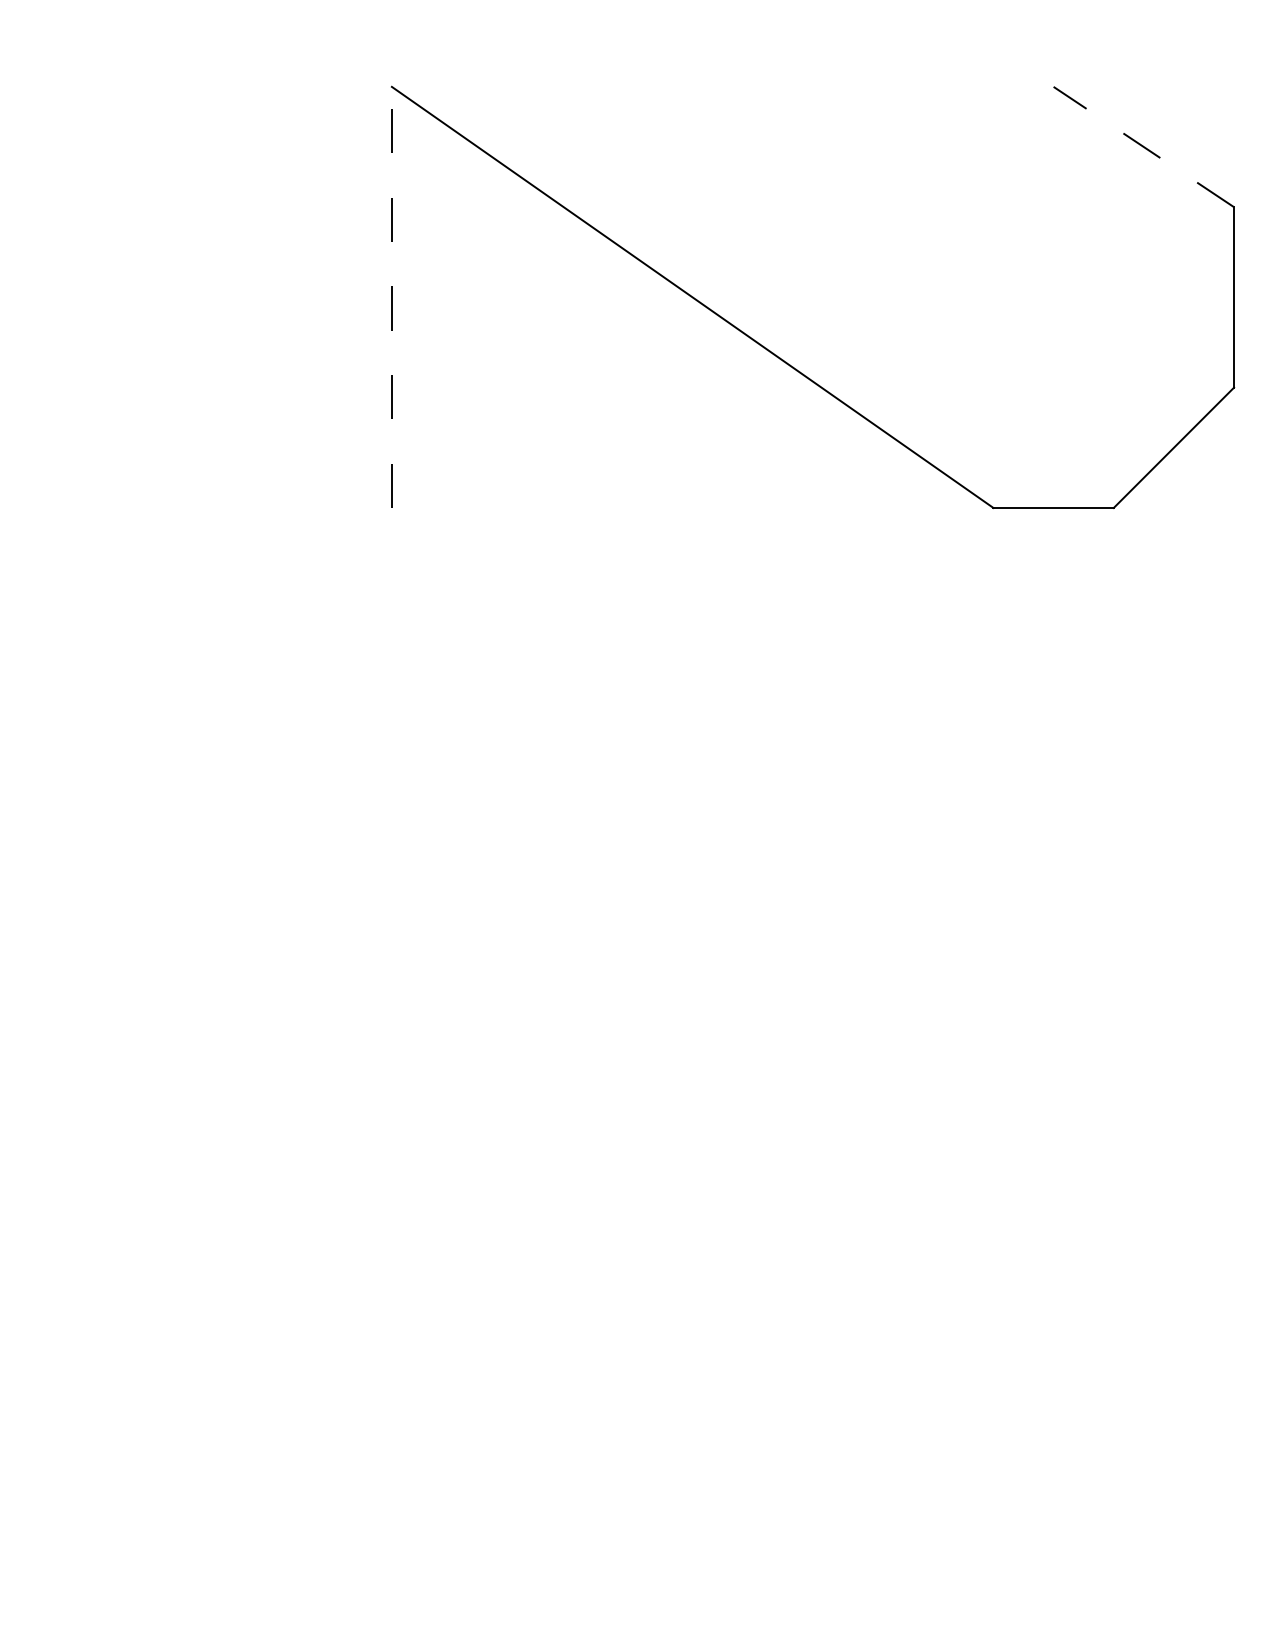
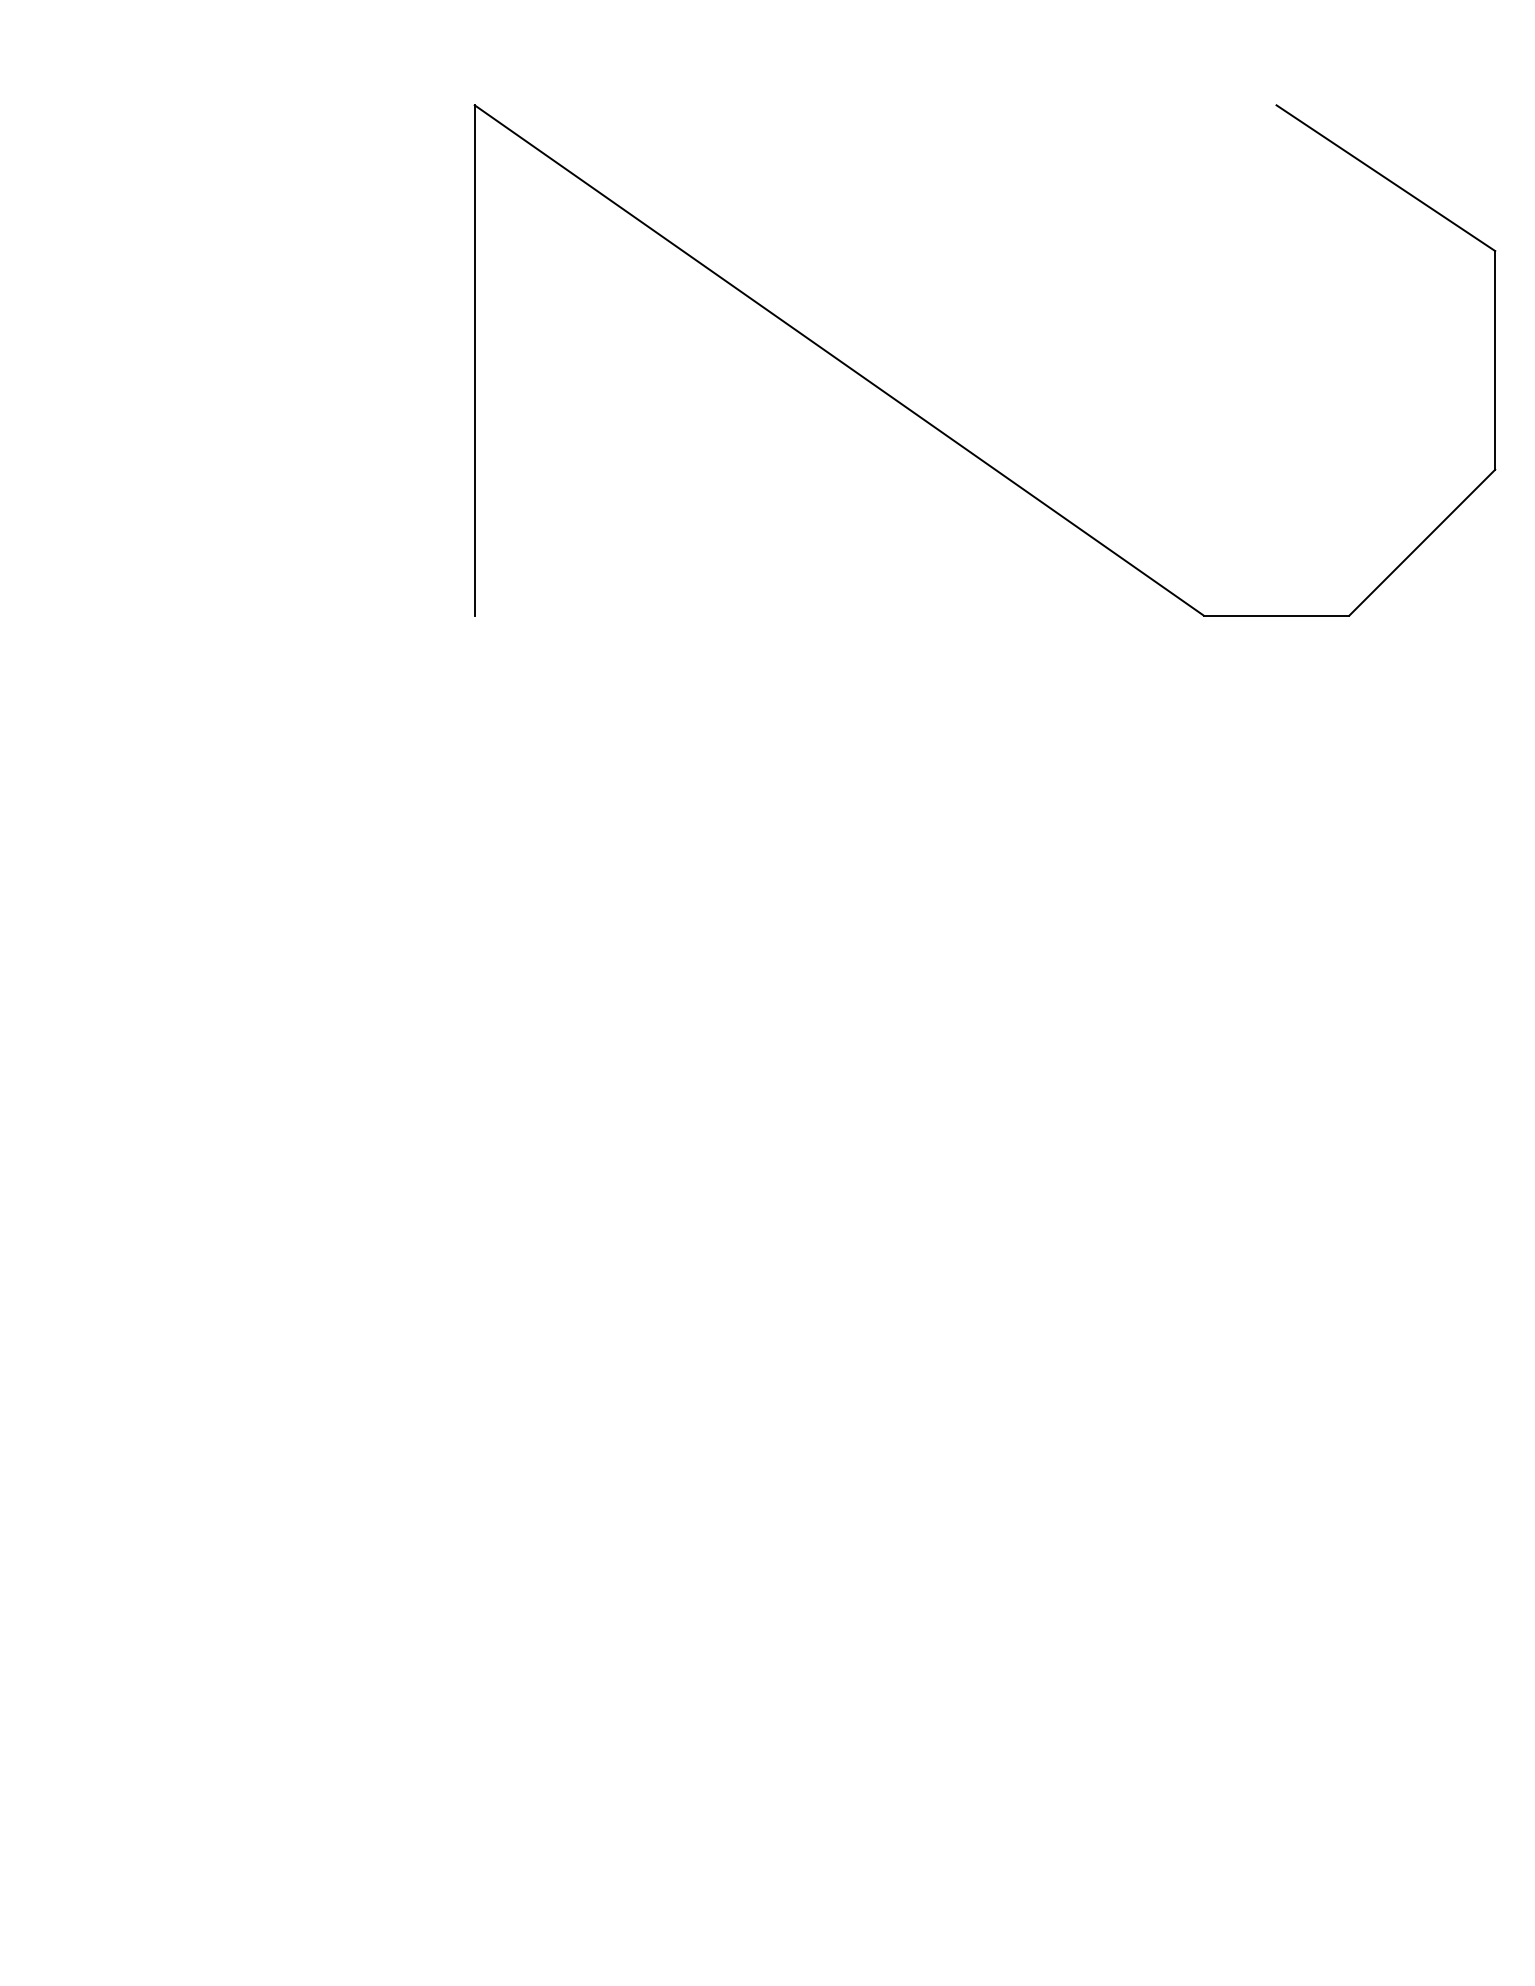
line: (1143, 146) -> (1385, 177), dashed -> solid
line: (391, 297) -> (474, 360), dashed -> solid

